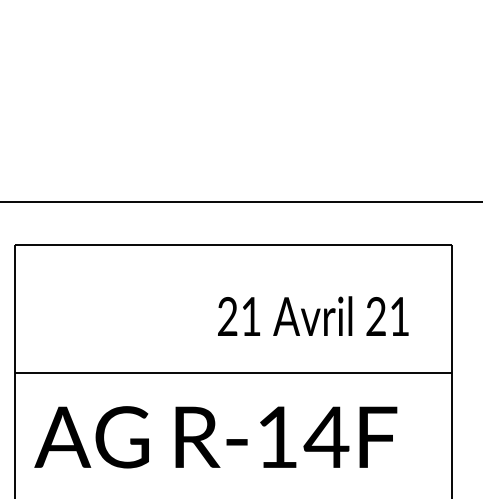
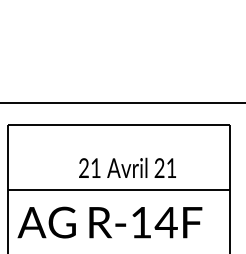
text: (313, 315) -> (127, 167), moved

